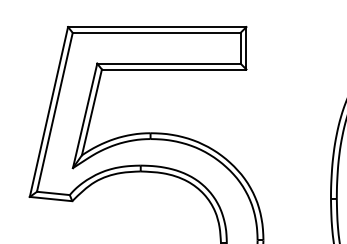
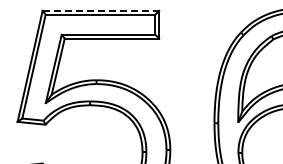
line: (158, 26) -> (101, 10), solid -> dashed

